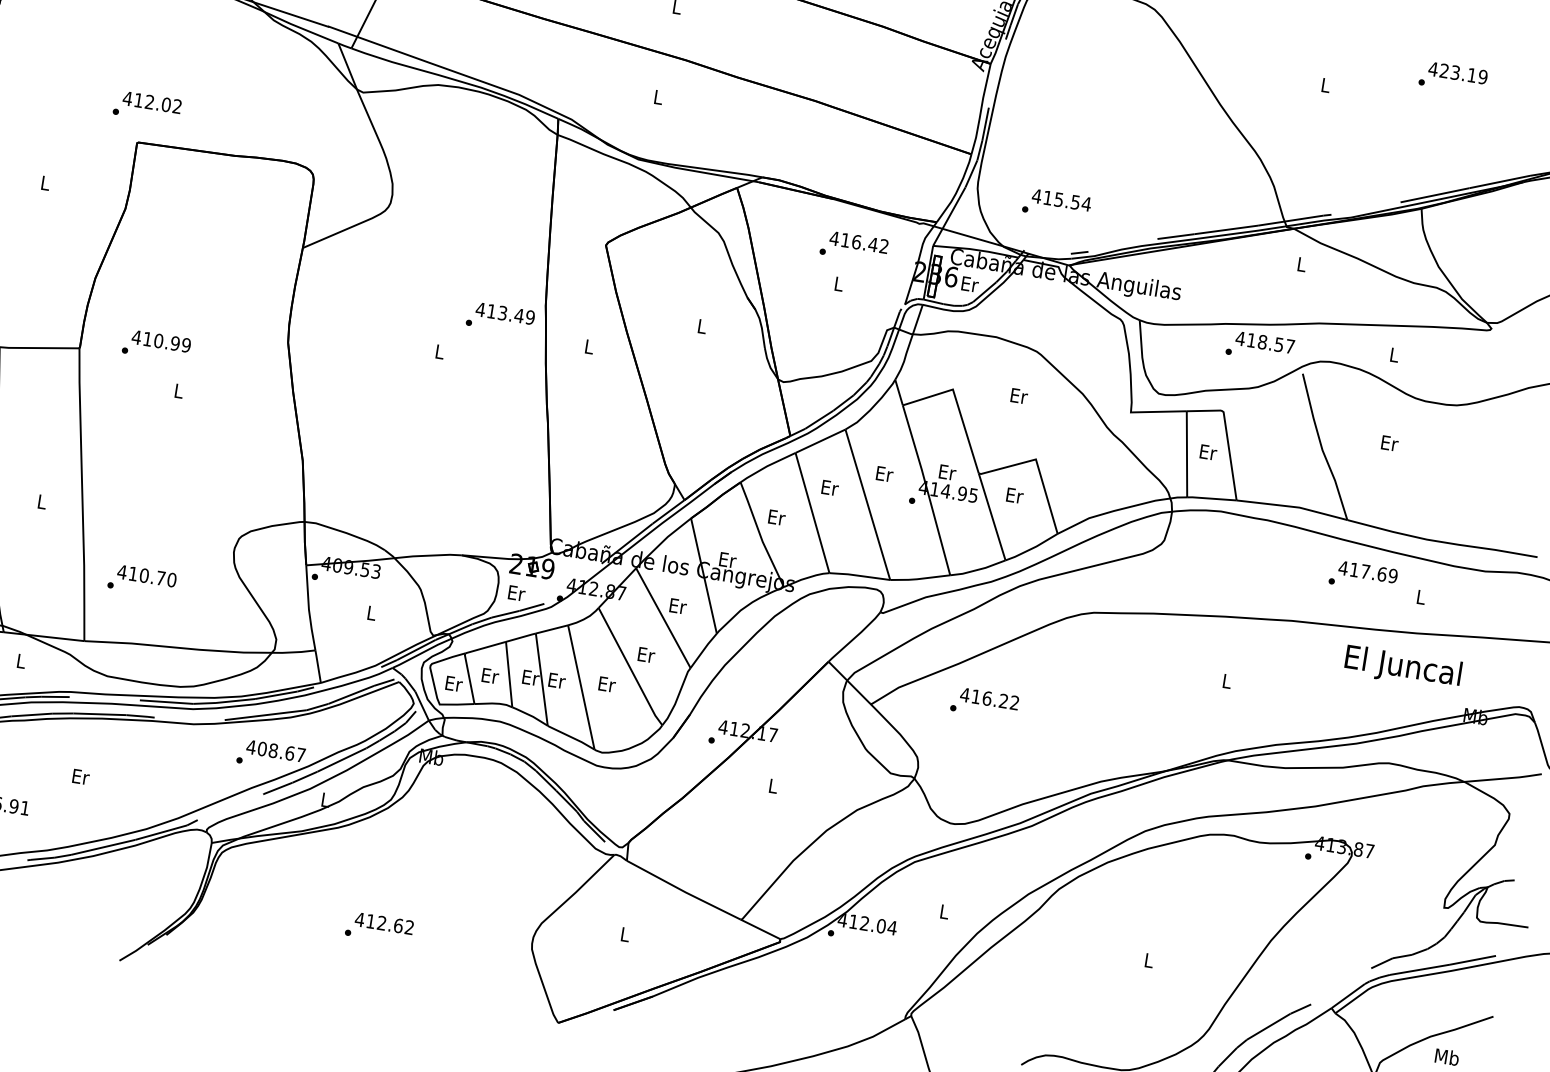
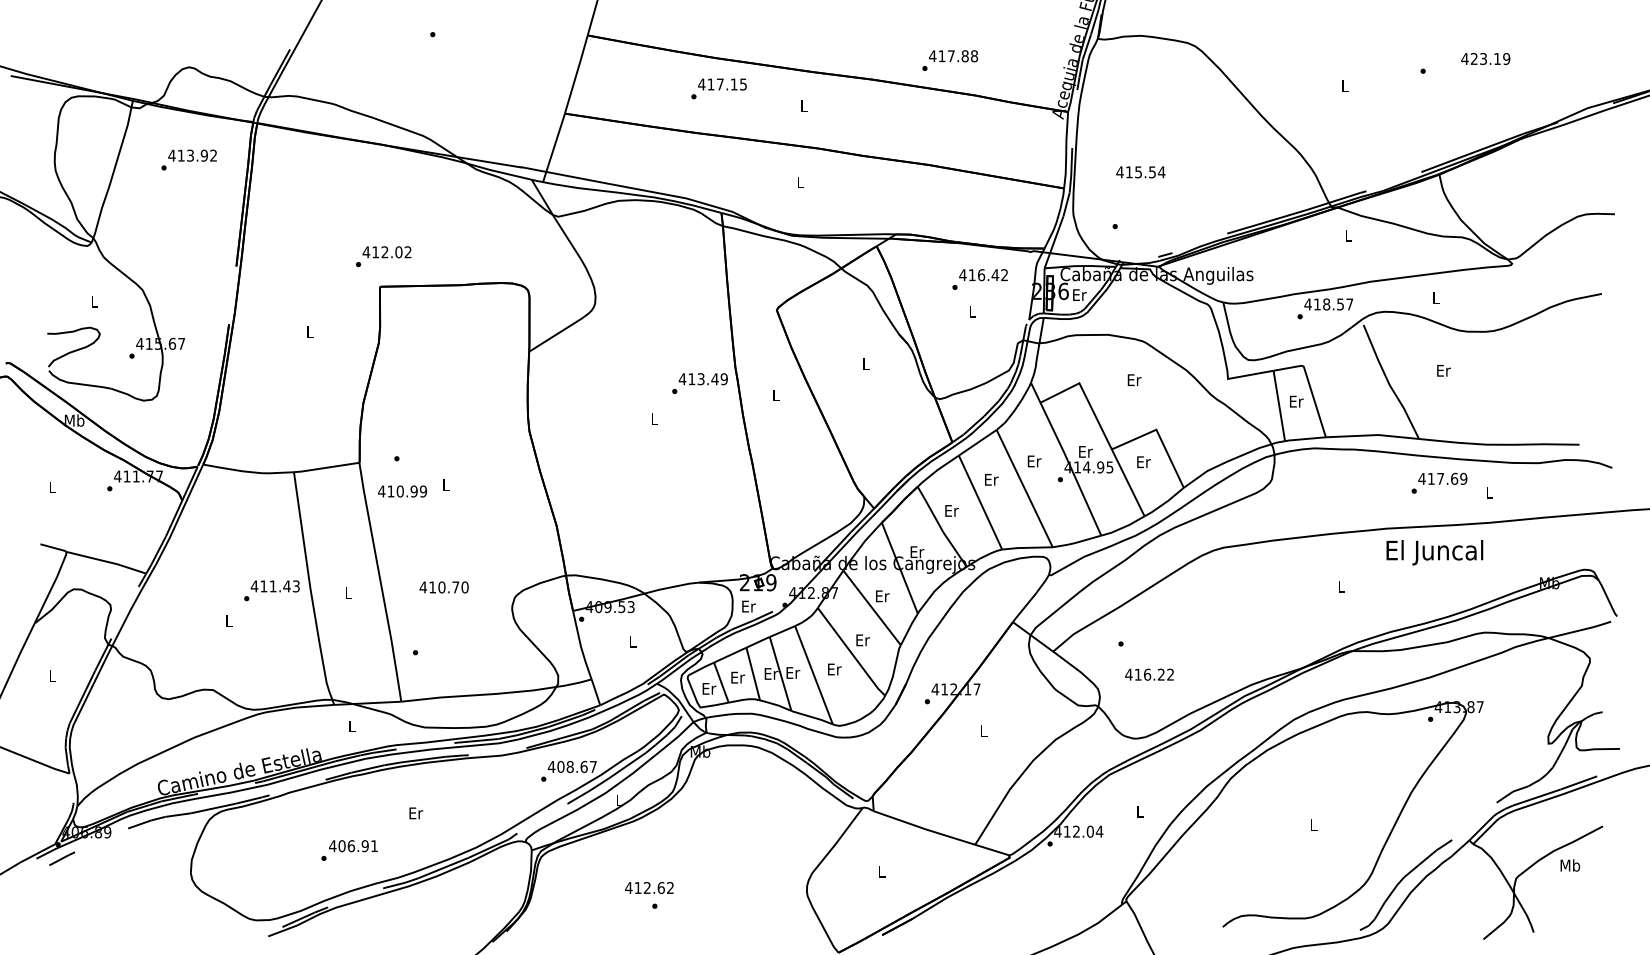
text: (1457, 72) -> (1485, 58), moved
text: (1061, 200) -> (1140, 172), moved
text: (161, 341) -> (402, 491), moved
text: (146, 576) -> (443, 587), moved
text: (1402, 667) -> (1434, 552), moved
text: (989, 698) -> (1149, 674), moved
text: (384, 923) -> (649, 887), moved

